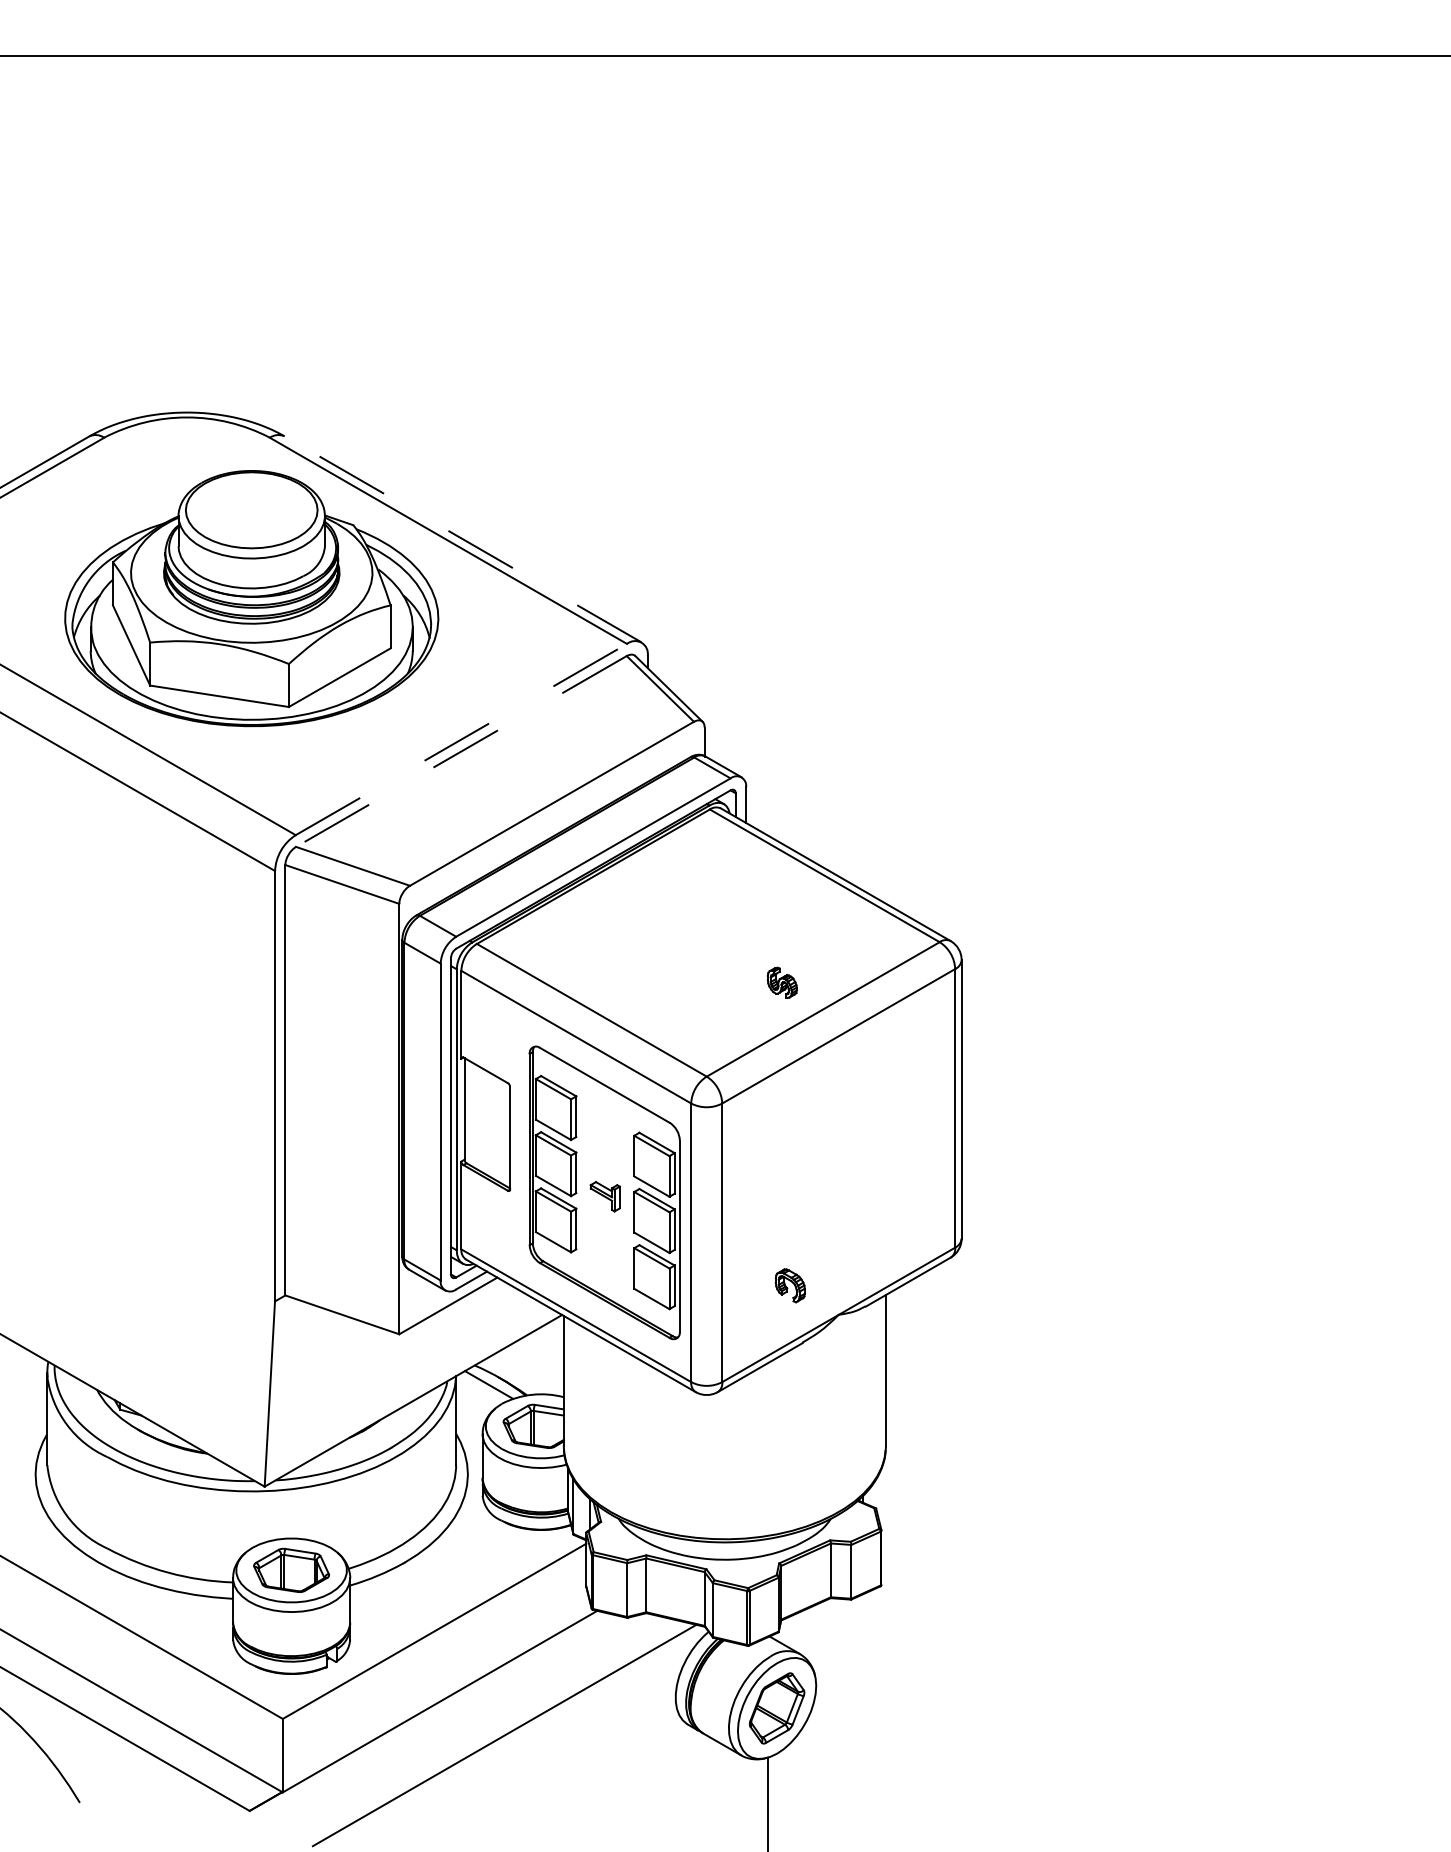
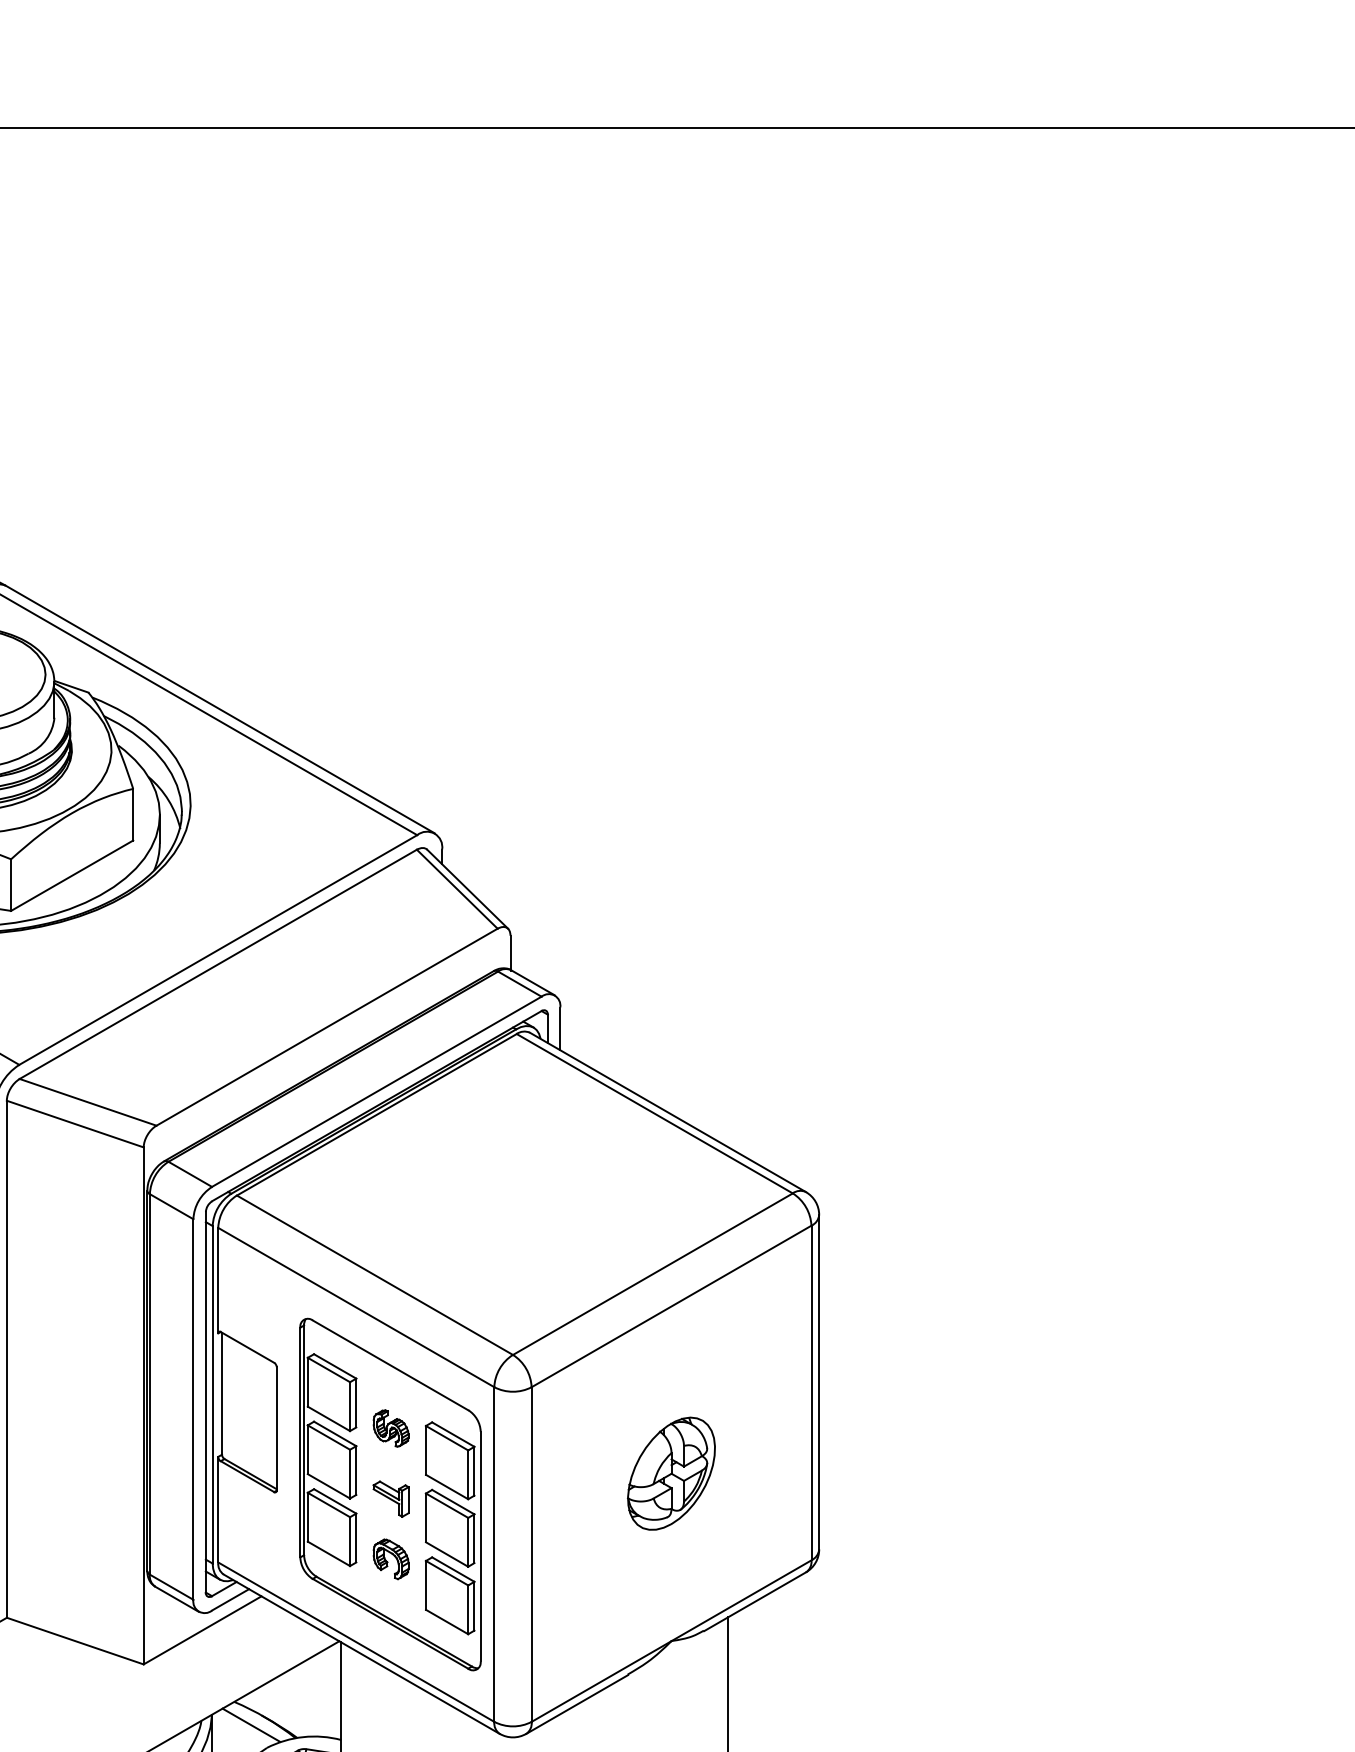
line: (462, 539) -> (219, 709), dashed -> solid
line: (461, 739) -> (218, 949), dashed -> solid
line: (461, 751) -> (218, 964), dashed -> solid
part: (781, 982) -> (390, 1428), moved
part: (838, 1175) -> (671, 1473), added
part: (789, 1285) -> (390, 1558), moved

